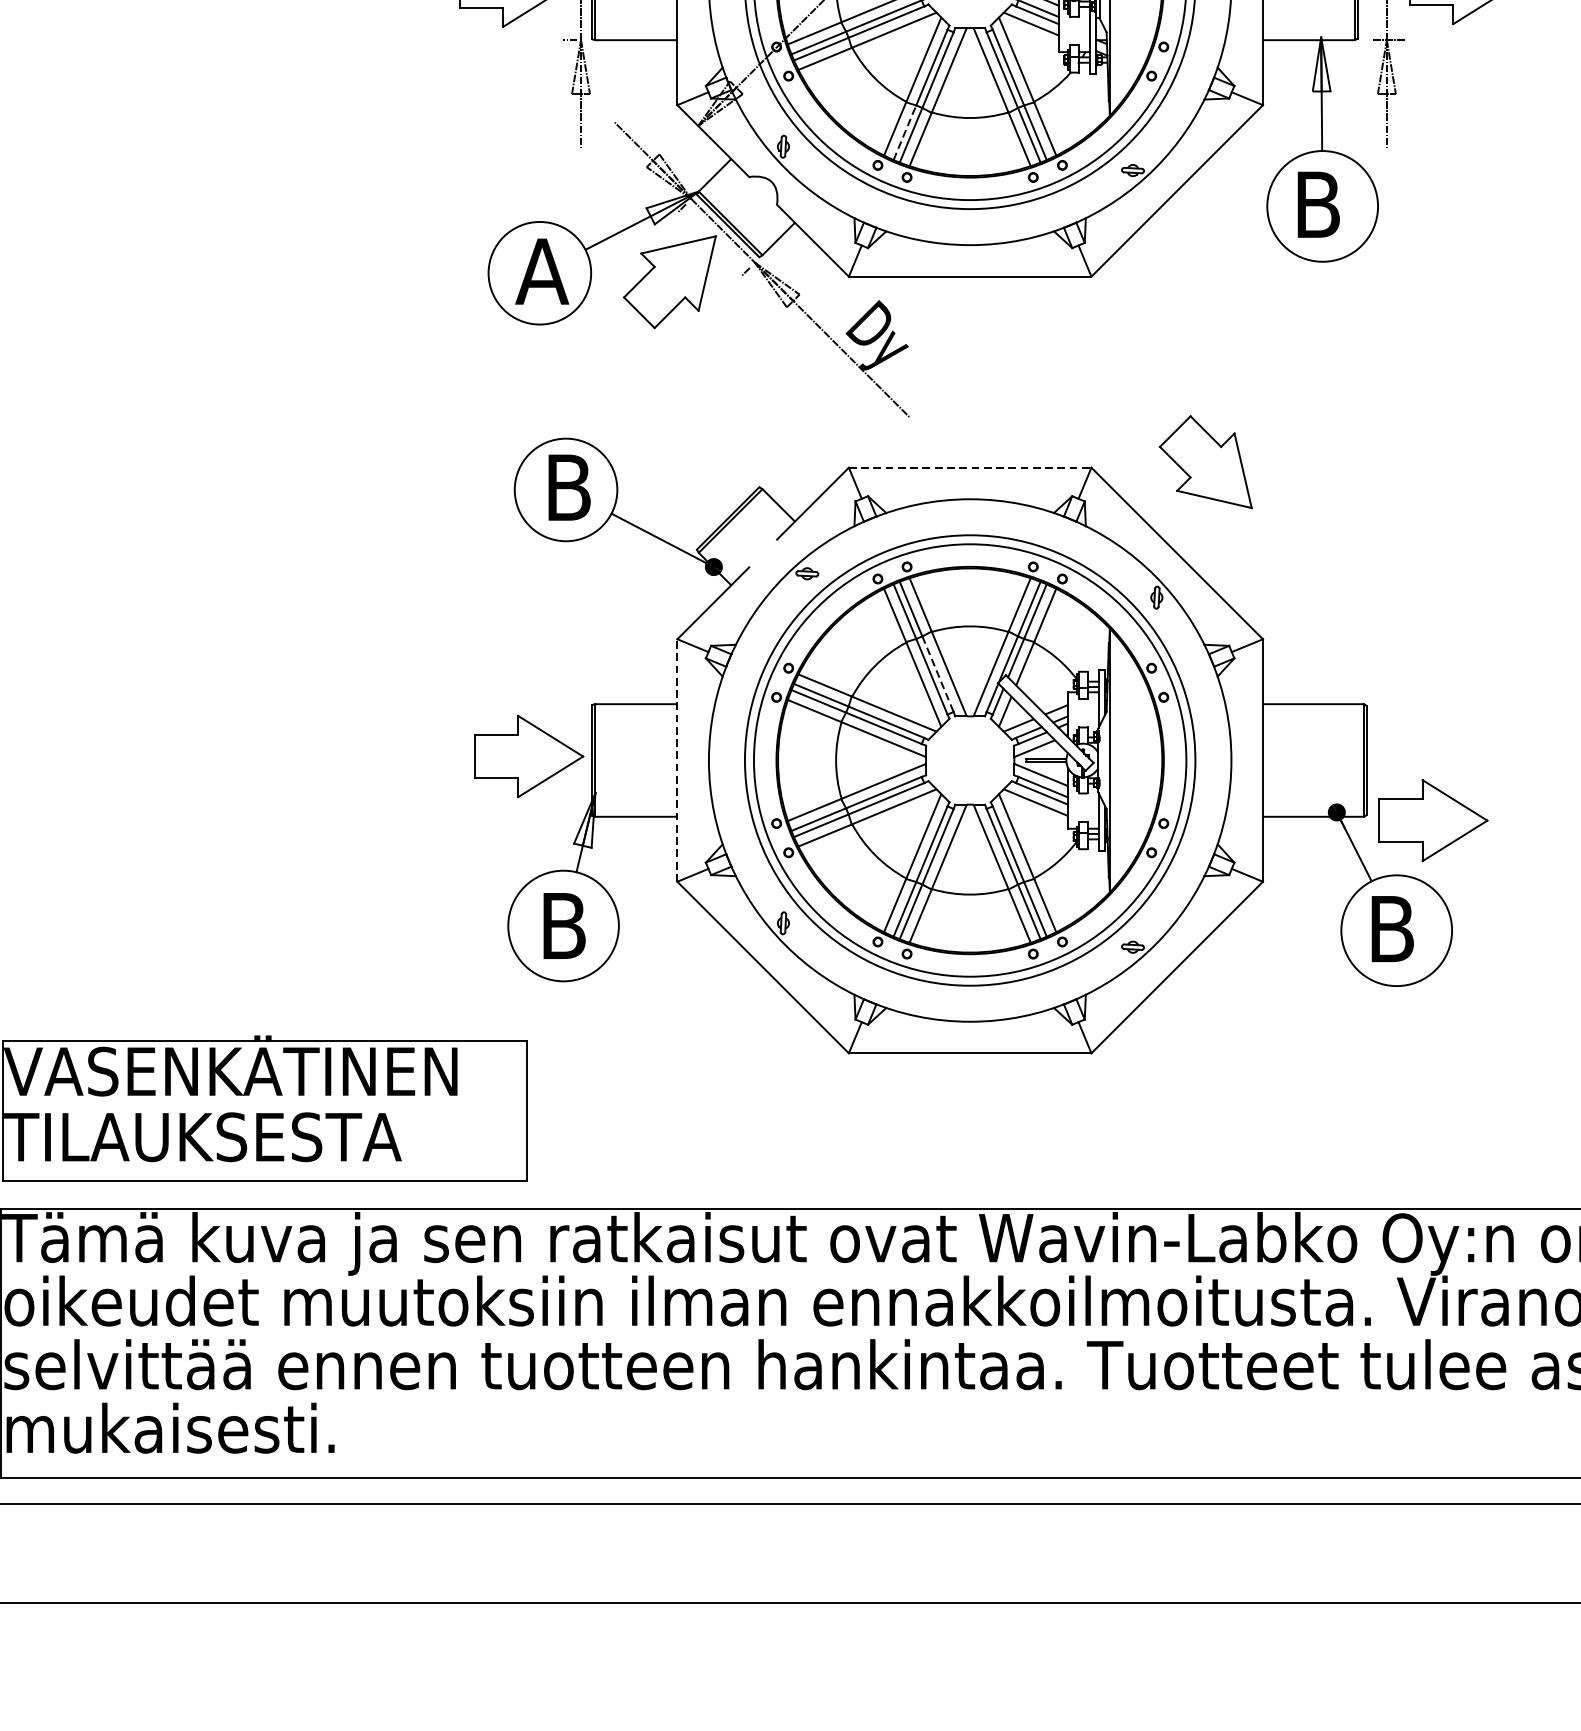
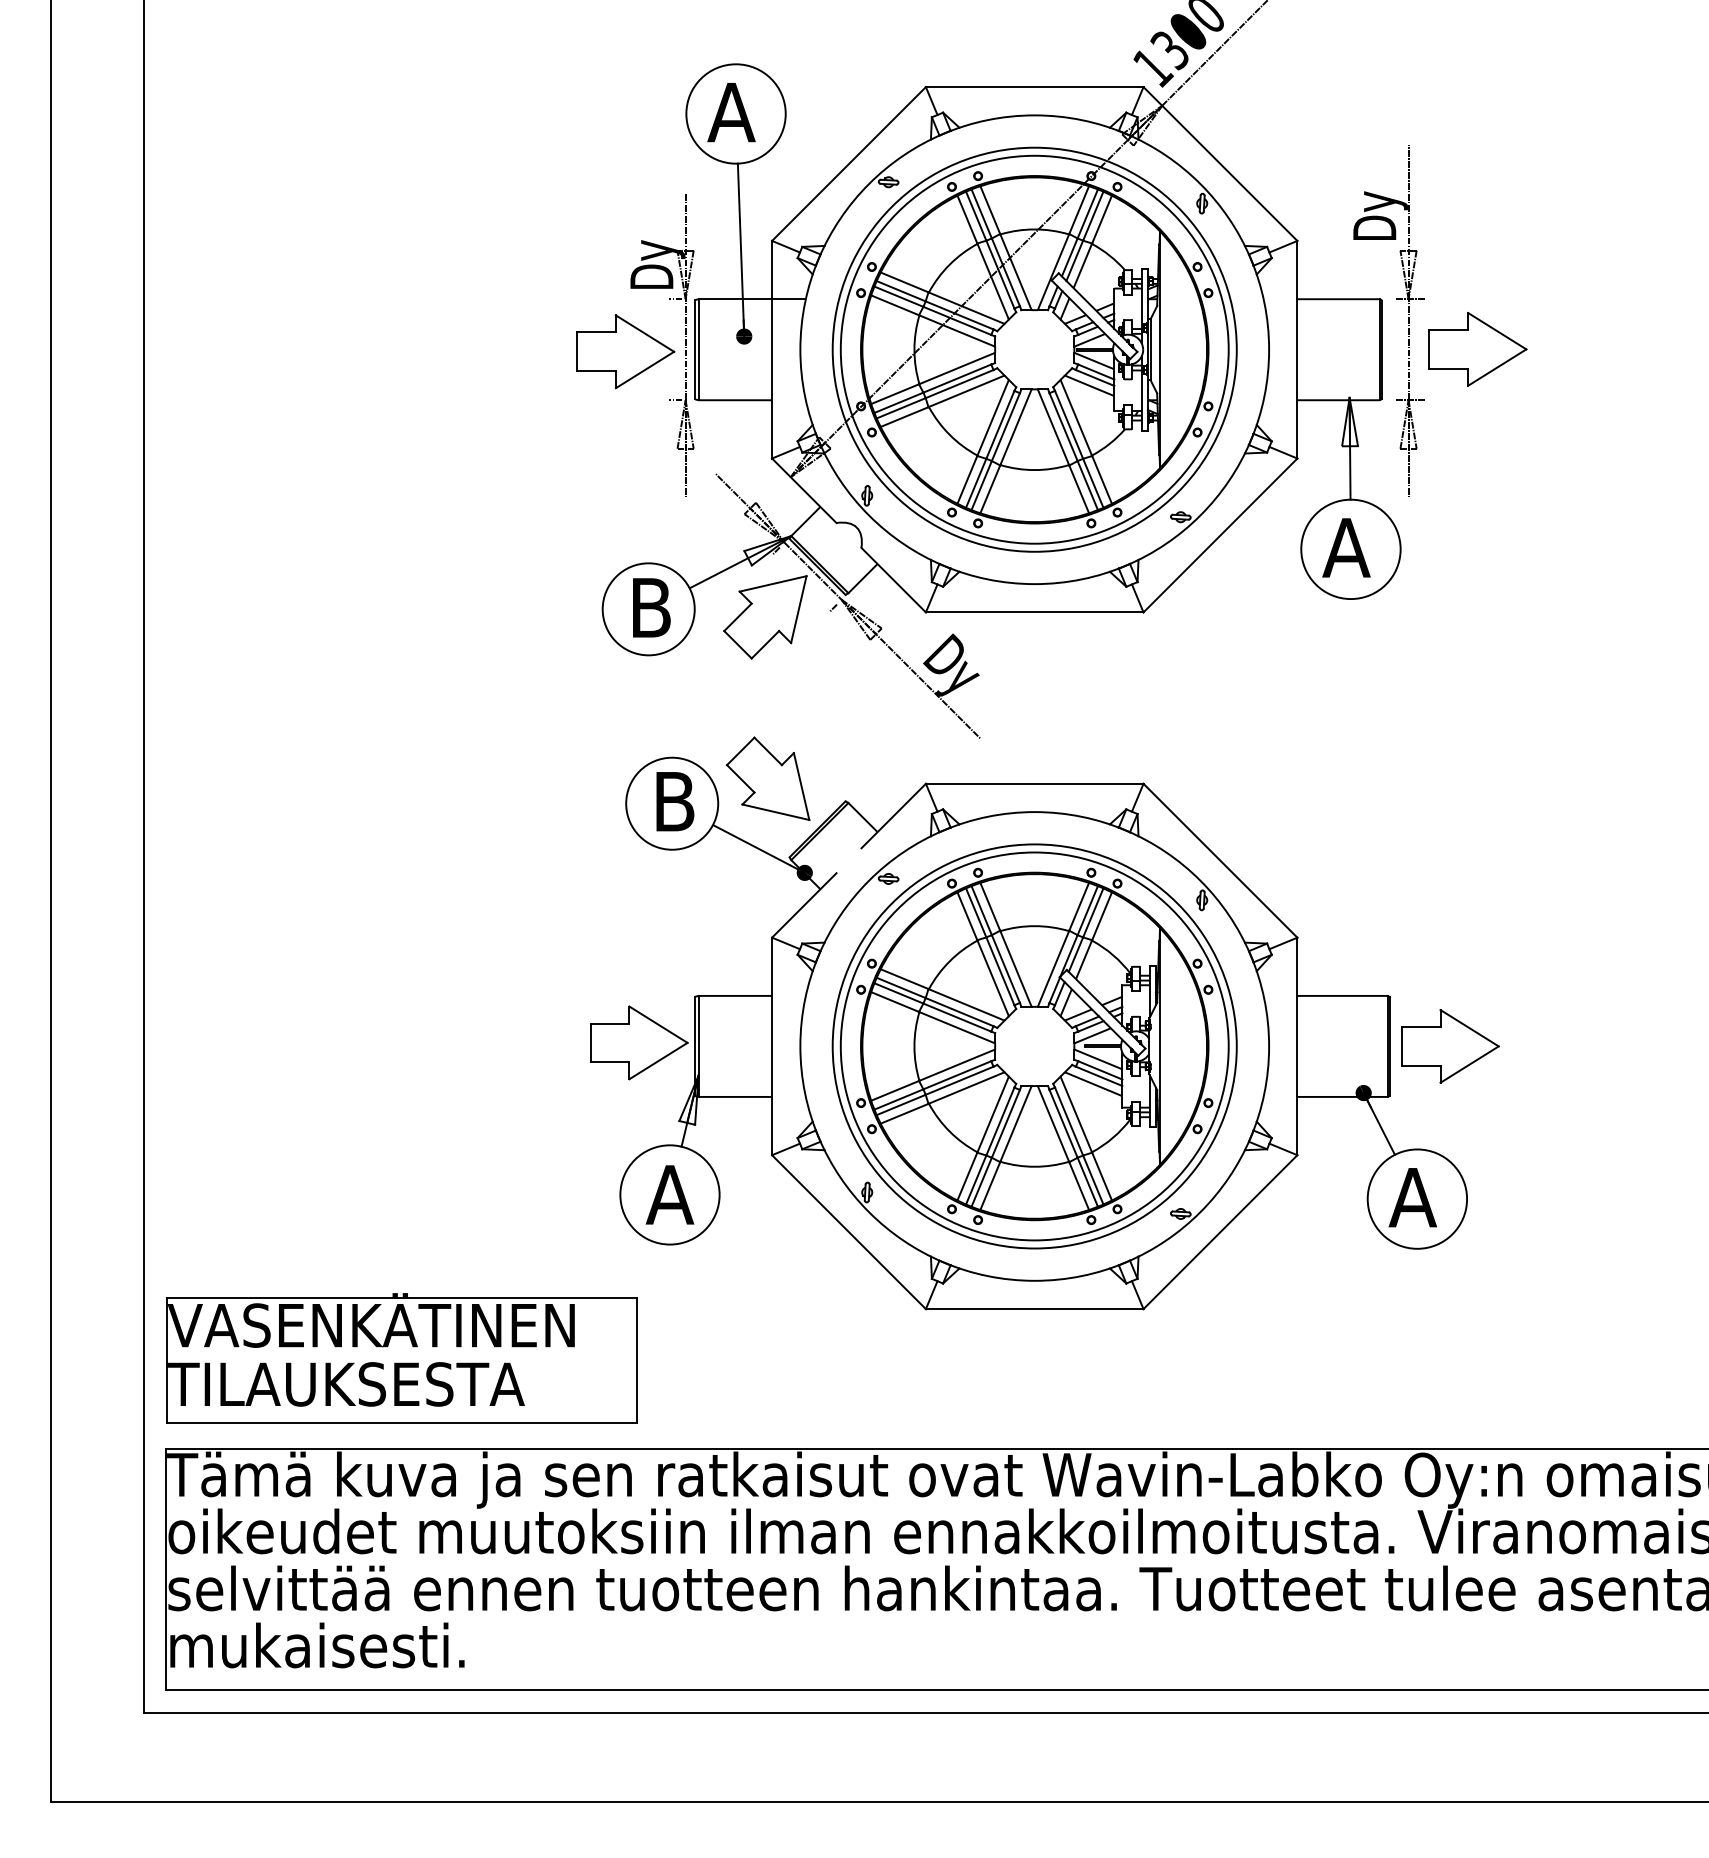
line: (905, 132) -> (976, 483), dashed -> solid
text: (1317, 204) -> (1346, 547), B -> A
text: (541, 271) -> (650, 607), A -> B
part: (1205, 461) -> (767, 778), moved
line: (969, 467) -> (1034, 783), dashed -> solid
line: (937, 674) -> (1005, 969), dashed -> solid
line: (677, 760) -> (772, 1046), dashed -> solid
part: (1433, 820) -> (1450, 1046), moved
text: (563, 925) -> (669, 1194), B -> A
text: (1391, 928) -> (1412, 1197), B -> A

